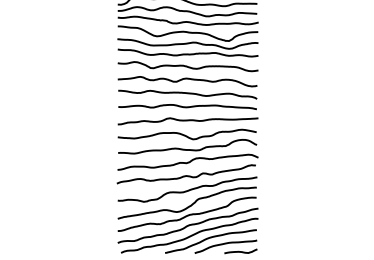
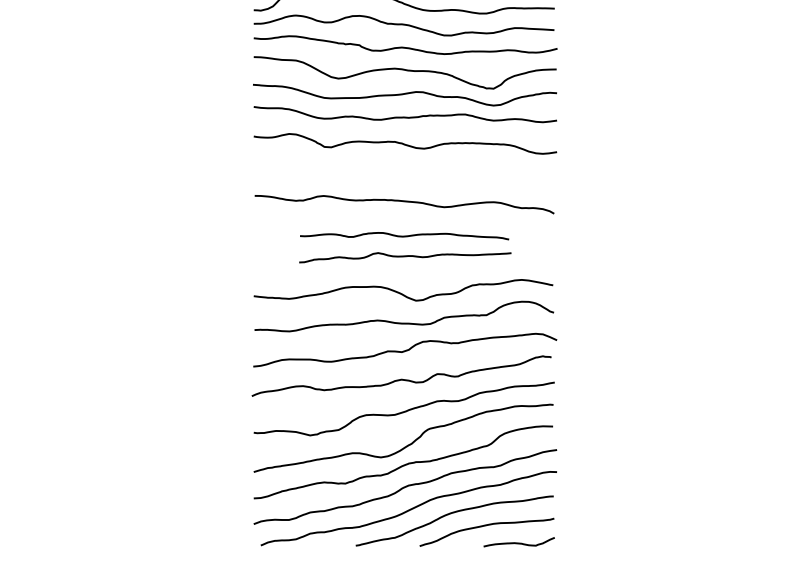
curve: (187, 79) -> (404, 171), removed
part: (187, 114) -> (404, 247), size x0.7

